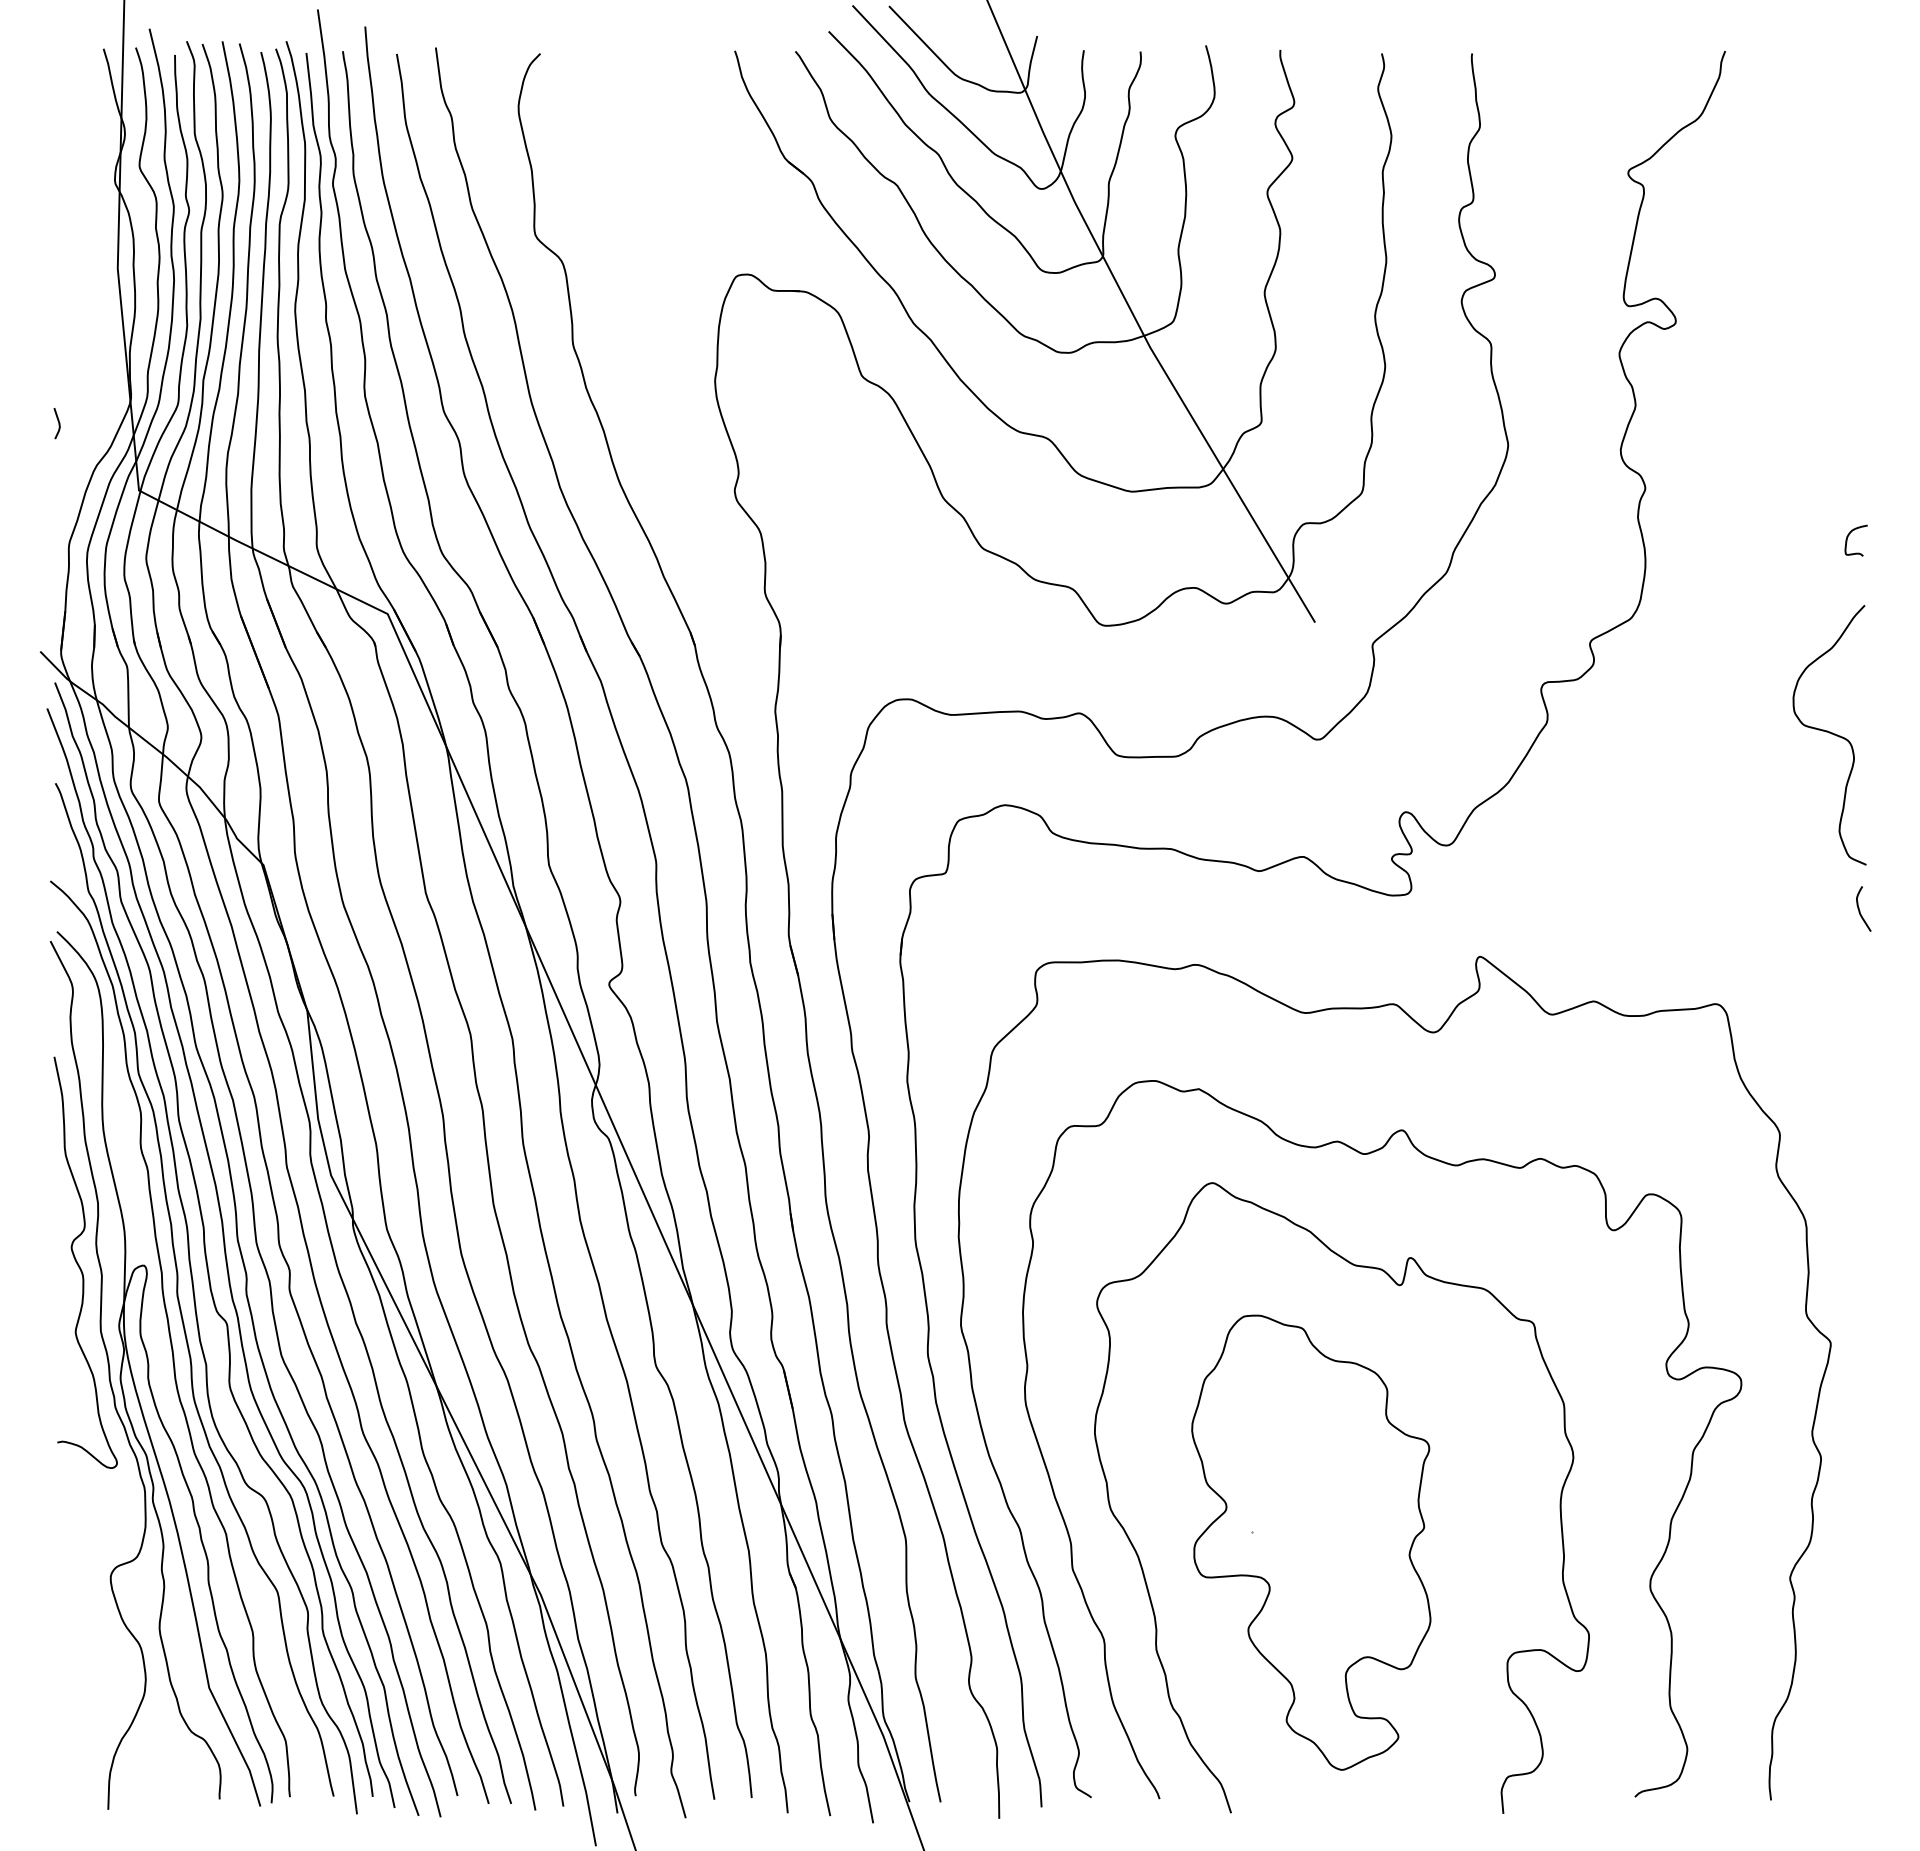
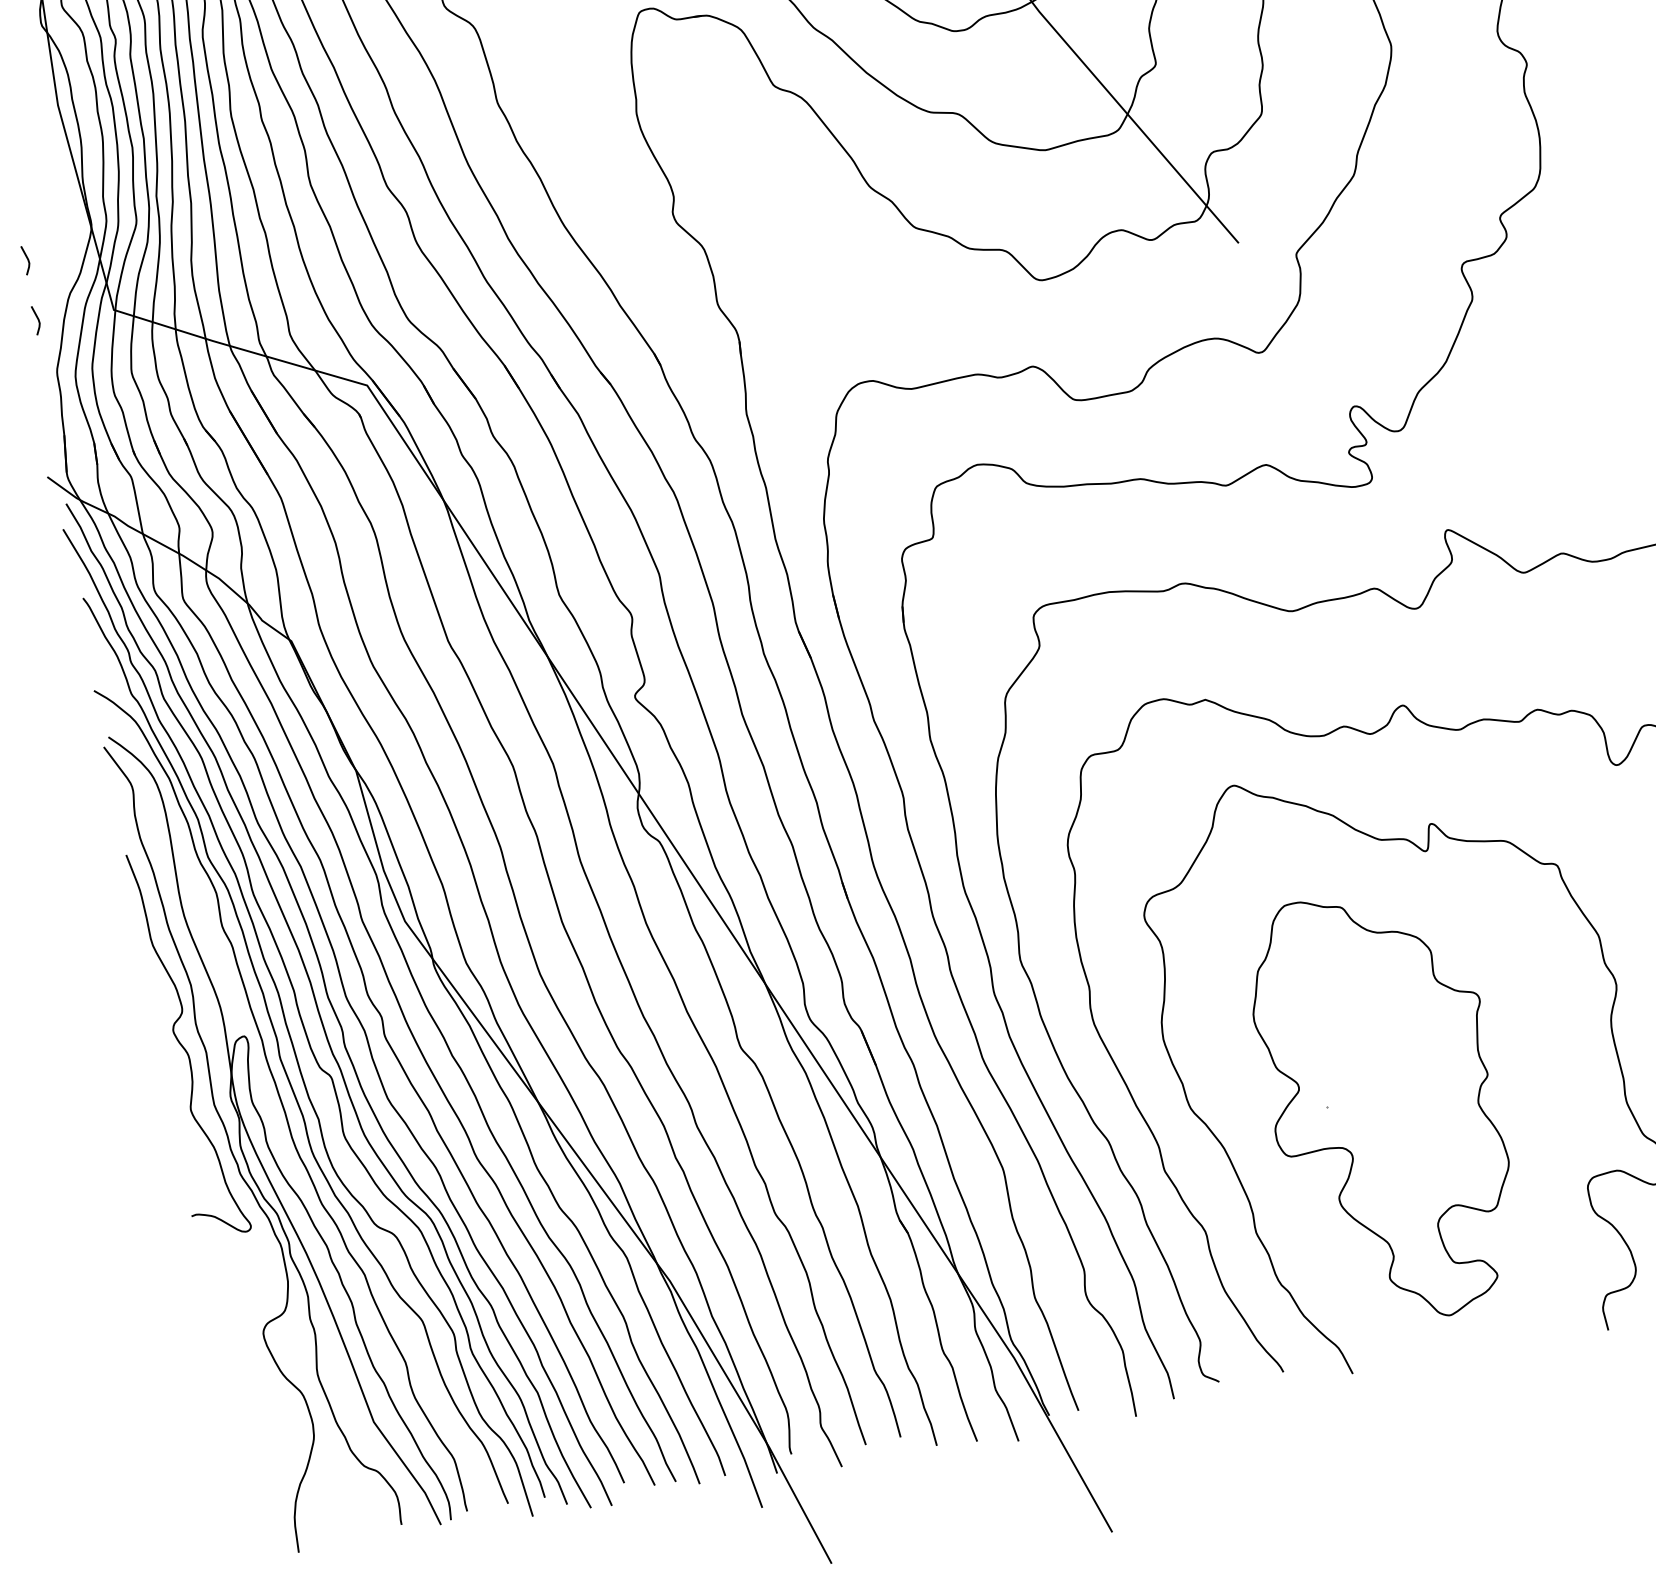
line: (58, 487) -> (37, 320), added

